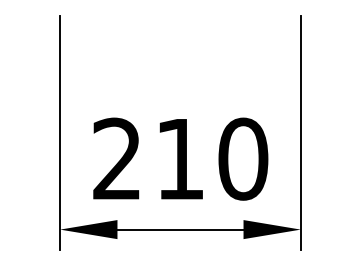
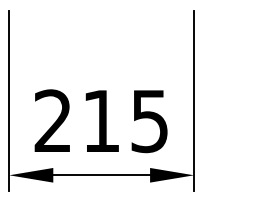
text: (243, 158) -> (150, 120), 210 -> 215

